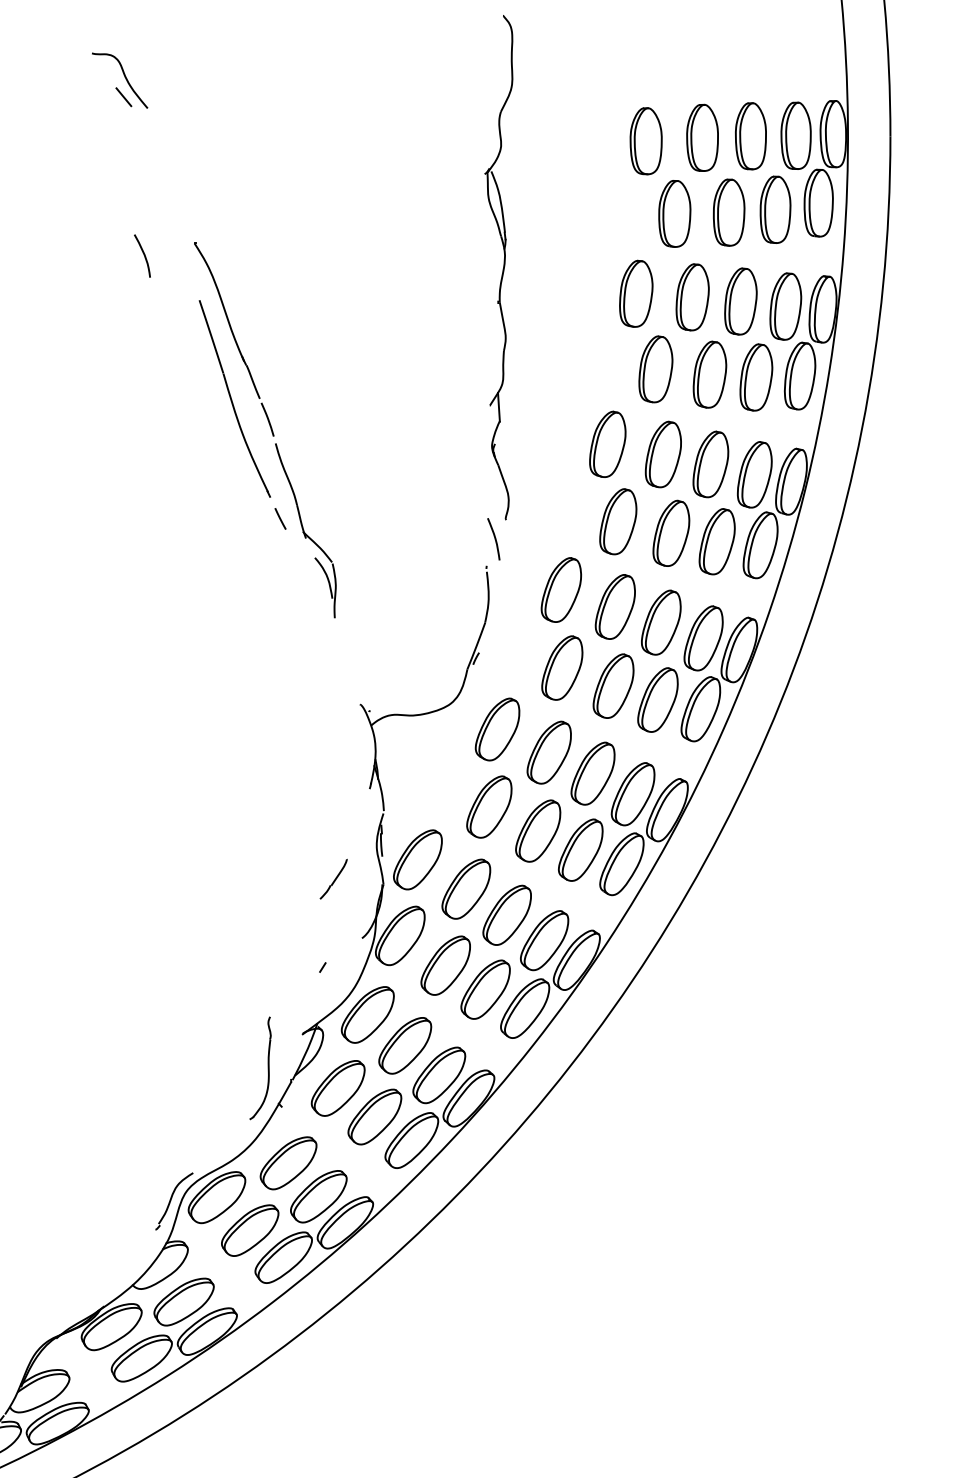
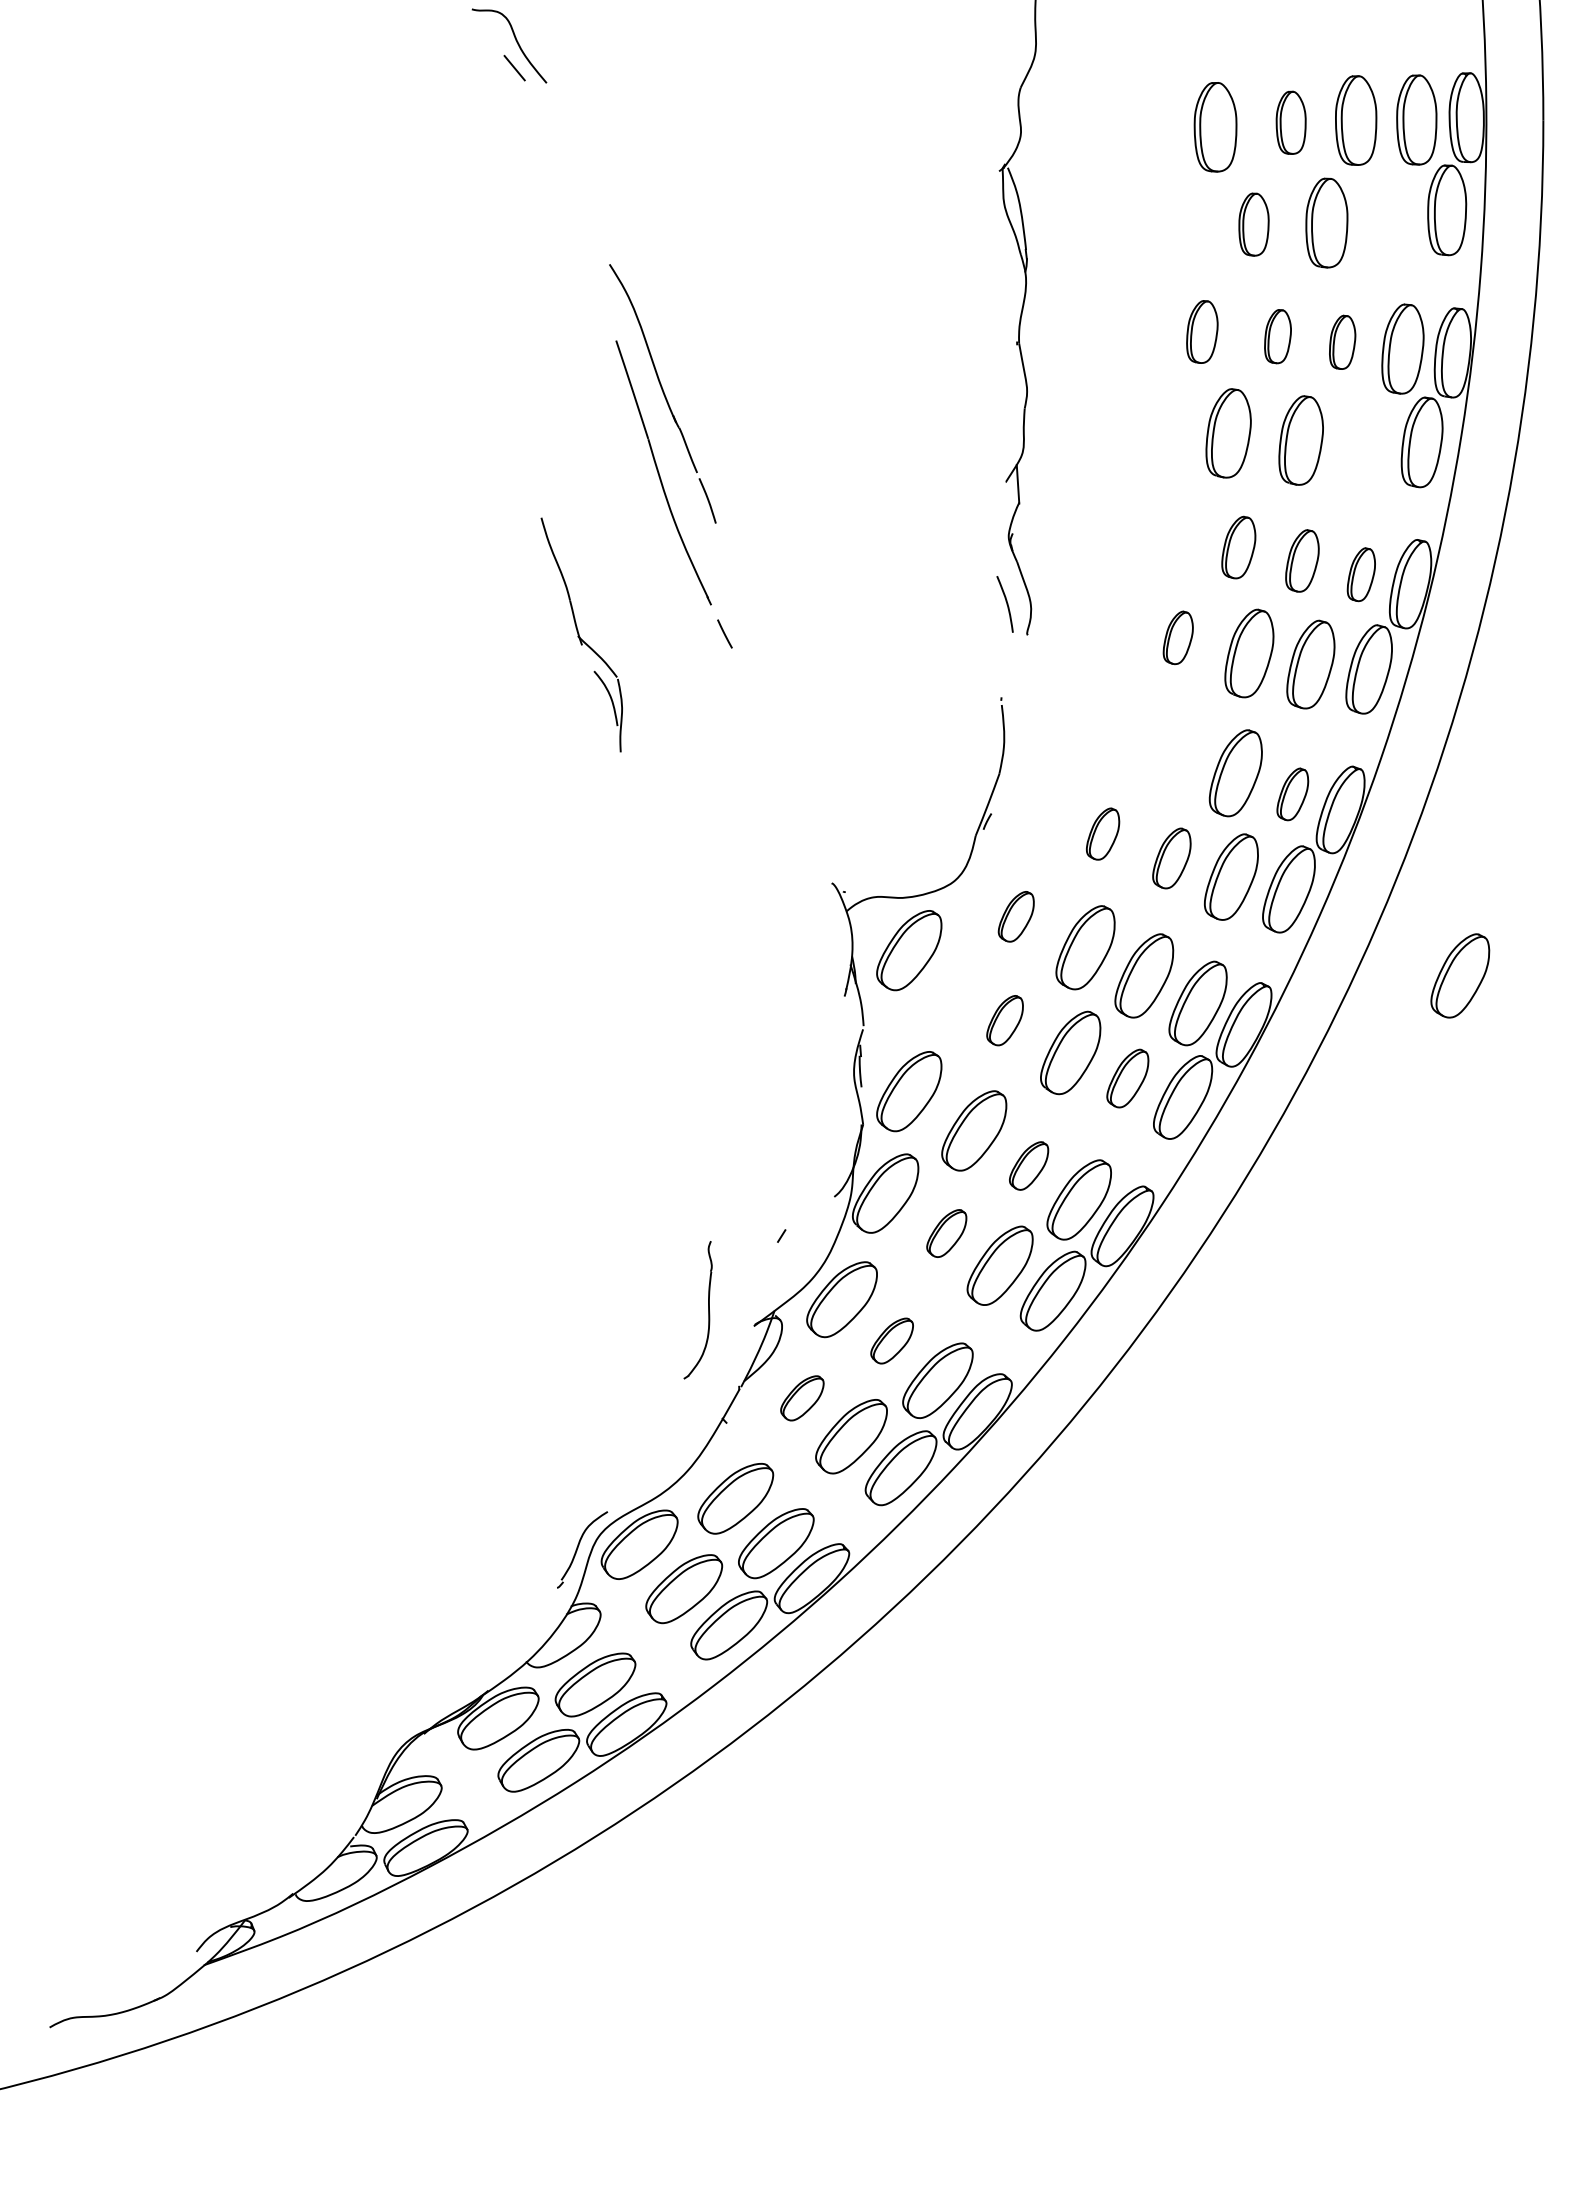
part: (702, 137) -> (1290, 122), size x0.7
part: (775, 209) -> (1389, 218), removed
part: (674, 213) -> (1253, 224), size x0.7
curve: (143, 255) -> (541, 280), removed
part: (636, 293) -> (1202, 331), size x0.7
part: (692, 297) -> (1277, 336), size x0.6
part: (740, 301) -> (1342, 342), size x0.6
part: (756, 376) -> (1363, 443), removed
part: (607, 443) -> (1163, 533), removed
part: (663, 454) -> (1238, 547), size x0.7
part: (710, 464) -> (1302, 560), size x0.7
part: (754, 474) -> (1361, 574), size x0.6
part: (618, 521) -> (1178, 637), size x0.6
part: (305, 530) -> (581, 634), moved
curve: (494, 539) -> (1006, 604), moved
part: (561, 590) -> (1101, 729), removed
part: (615, 607) -> (1174, 752), removed
part: (703, 638) -> (1292, 794), size x0.6
part: (561, 667) -> (1102, 833), size x0.6
part: (613, 686) -> (1171, 858), size x0.7
part: (497, 729) -> (1016, 916), size x0.6
part: (418, 754) -> (909, 950), added
part: (828, 773) -> (1460, 975), added
part: (488, 806) -> (1004, 1020), size x0.6
part: (580, 850) -> (1127, 1078), size x0.7
part: (333, 879) -> (795, 1117), removed
part: (506, 914) -> (1028, 1165), size x0.6
part: (445, 965) -> (946, 1233), size x0.6
part: (404, 1045) -> (891, 1340), size x0.6
part: (268, 1068) -> (708, 1310), moved
part: (338, 1088) -> (802, 1398), size x0.6

